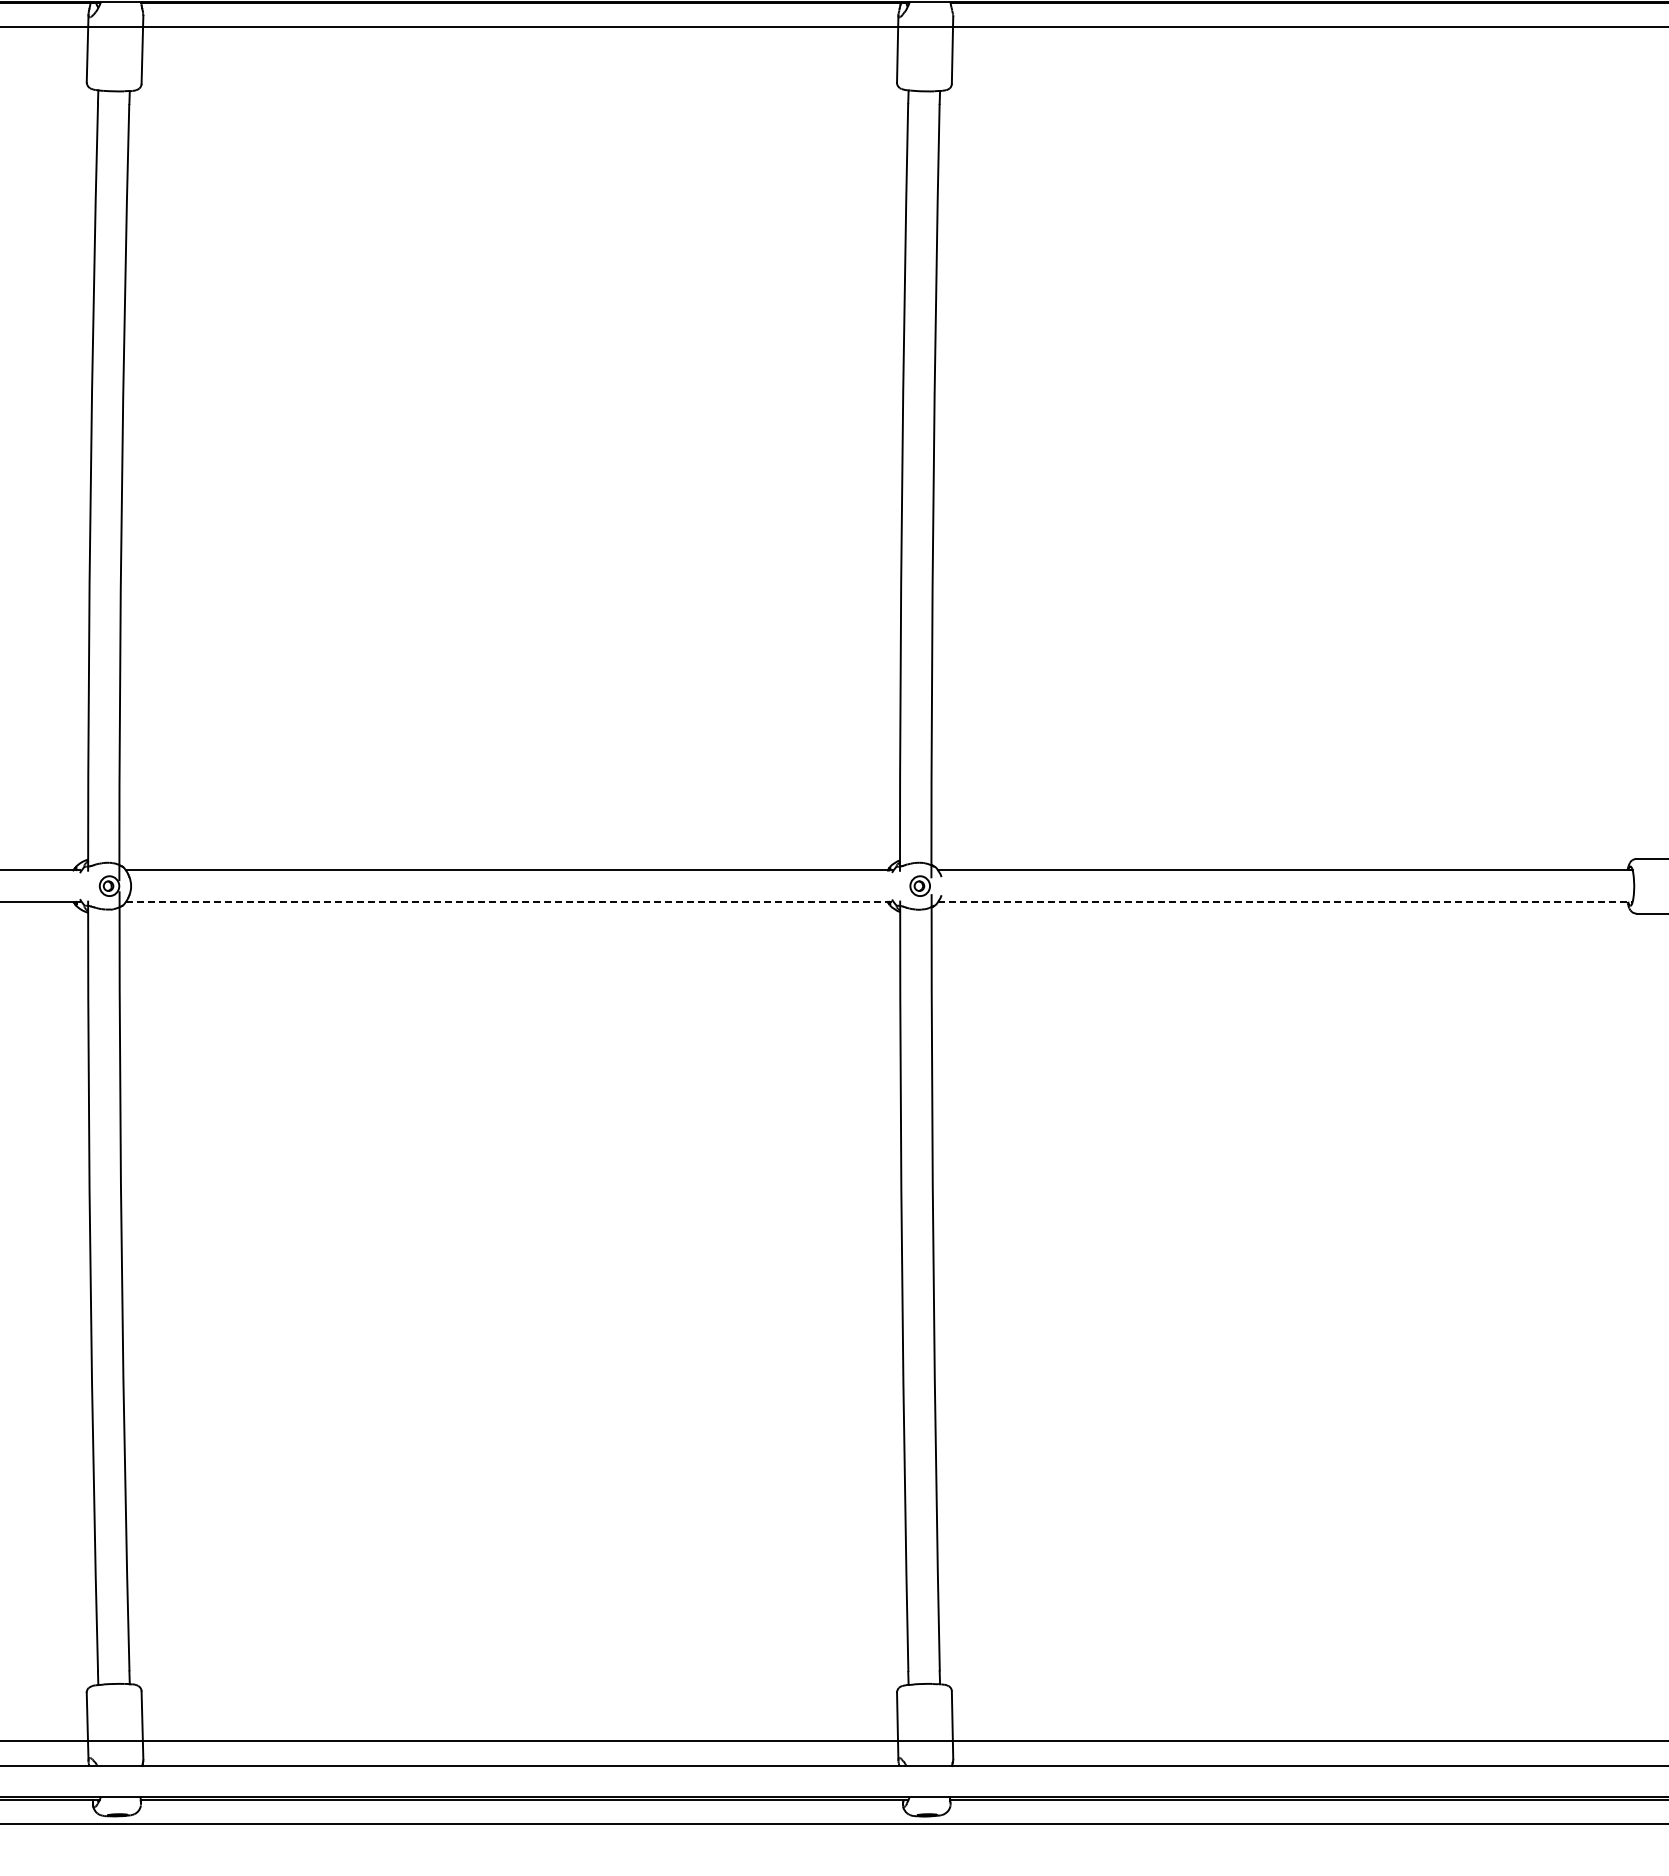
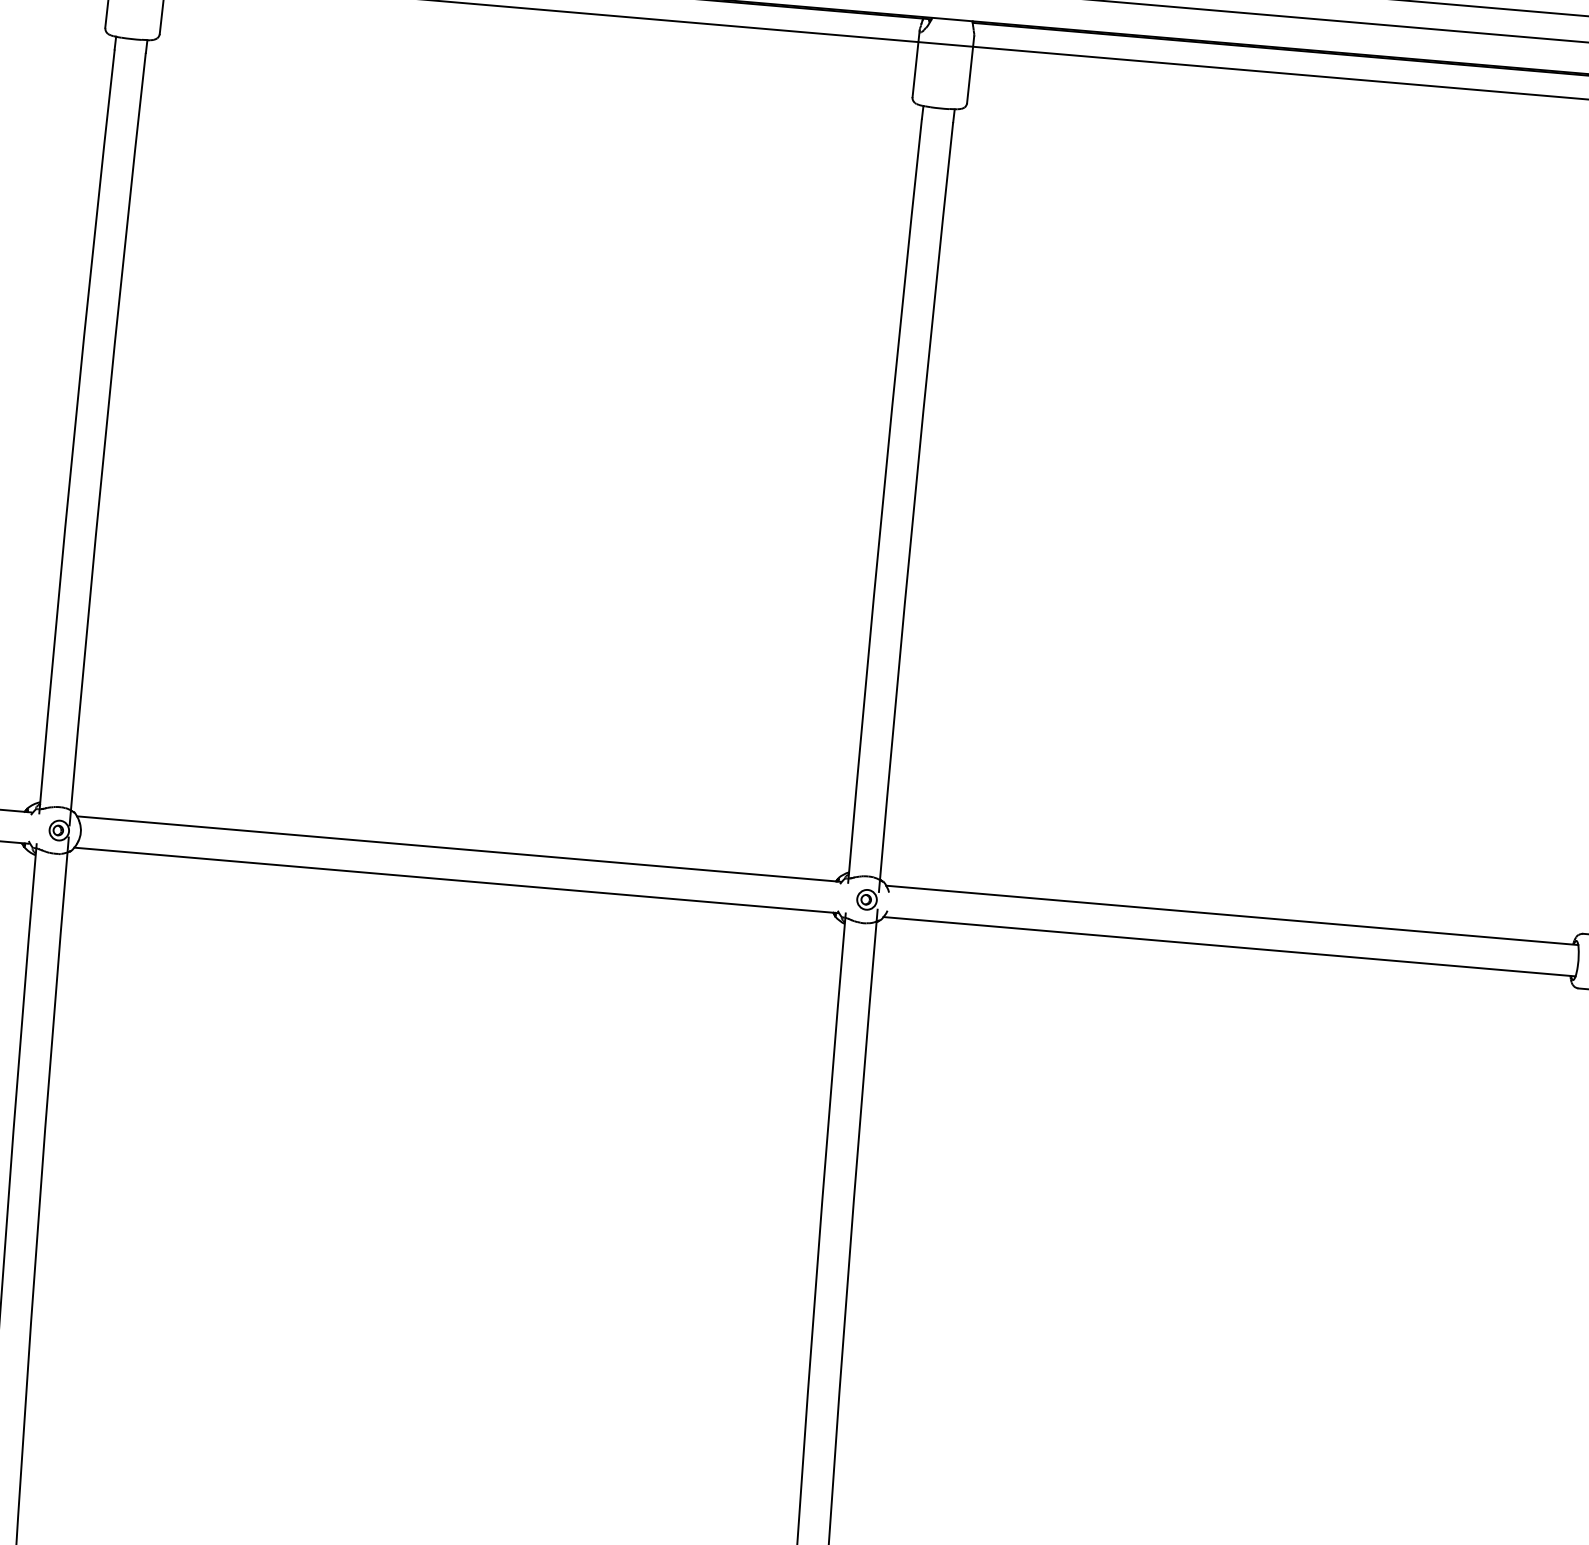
line: (509, 901) -> (456, 880), dashed -> solid
line: (1285, 901) -> (1229, 946), dashed -> solid

